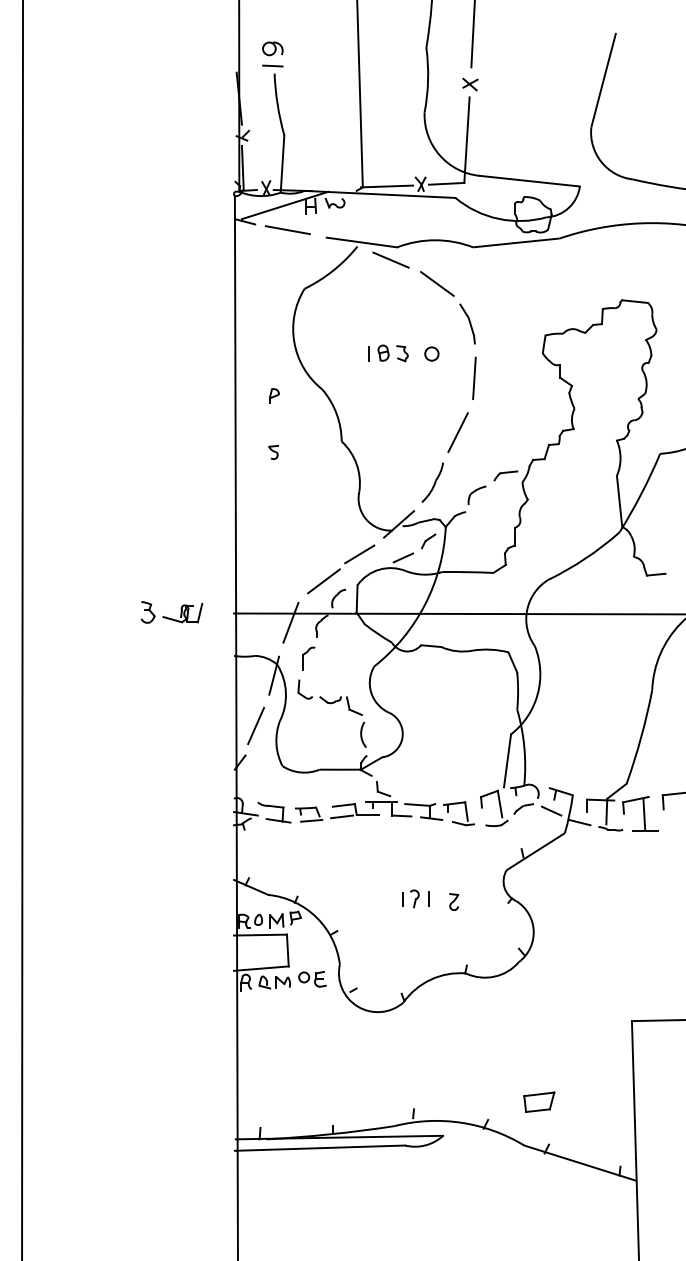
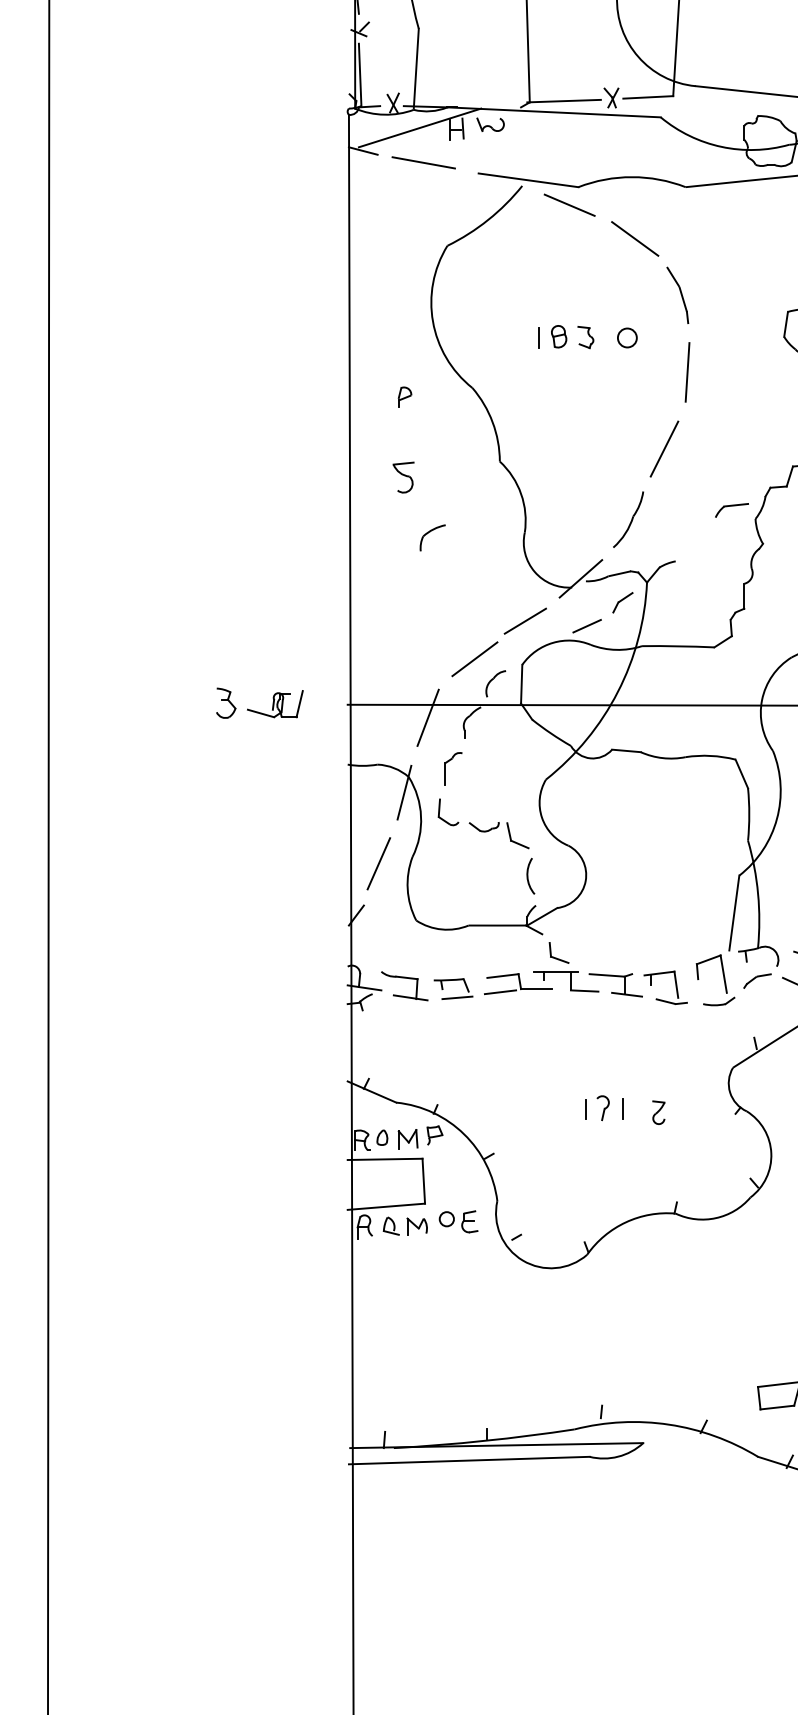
part: (273, 451) -> (403, 475), size x1.6
part: (476, 494) -> (431, 536), moved

